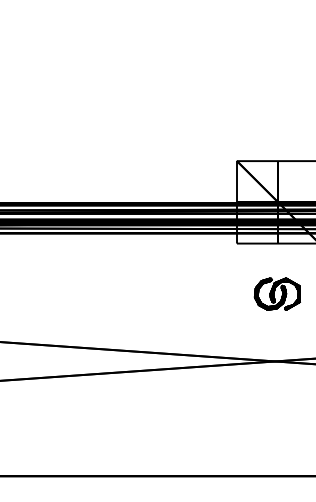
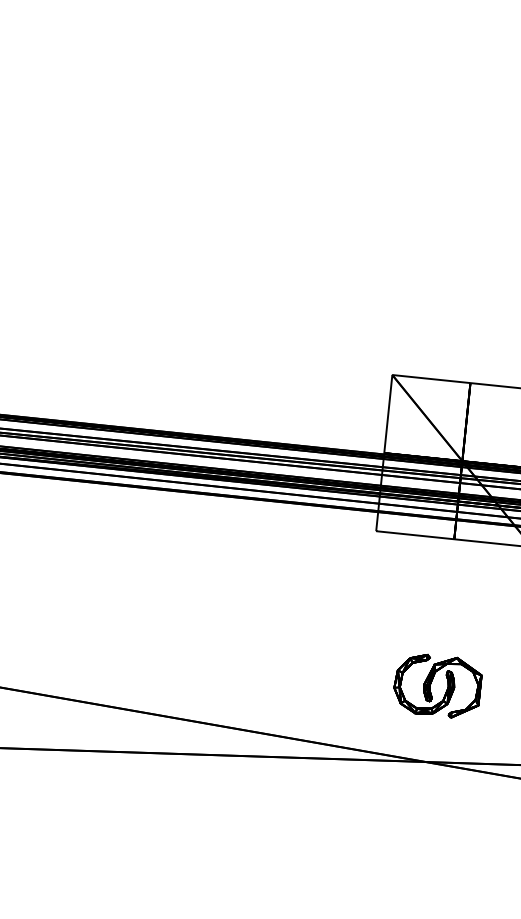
part: (276, 293) -> (435, 684), moved

